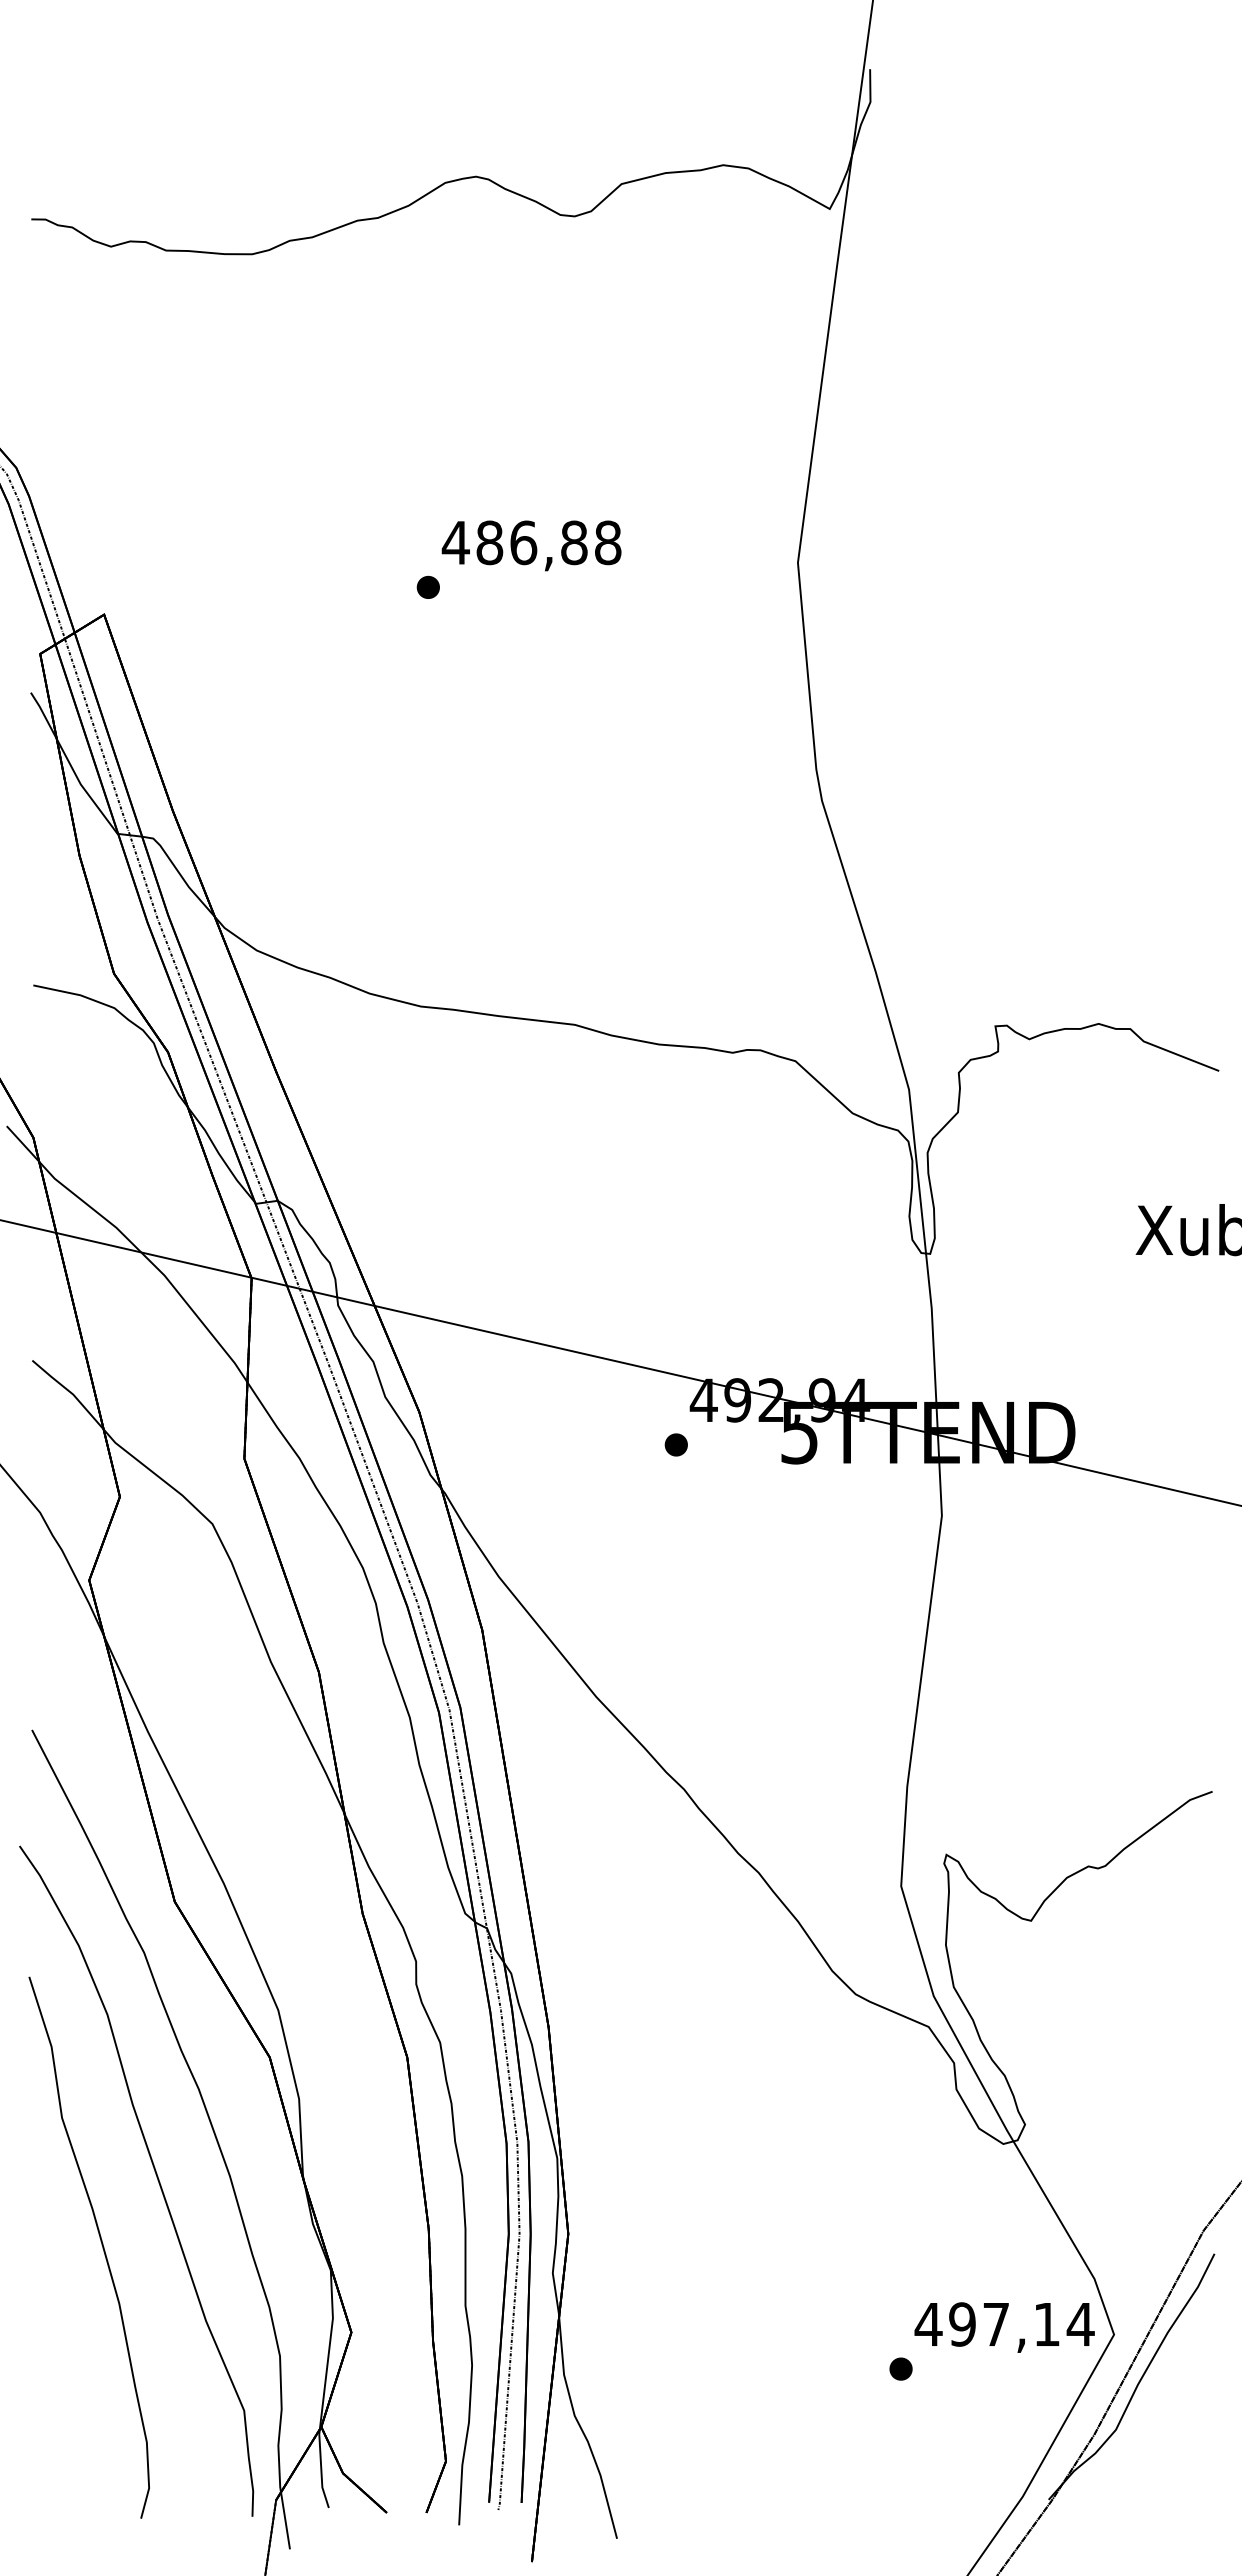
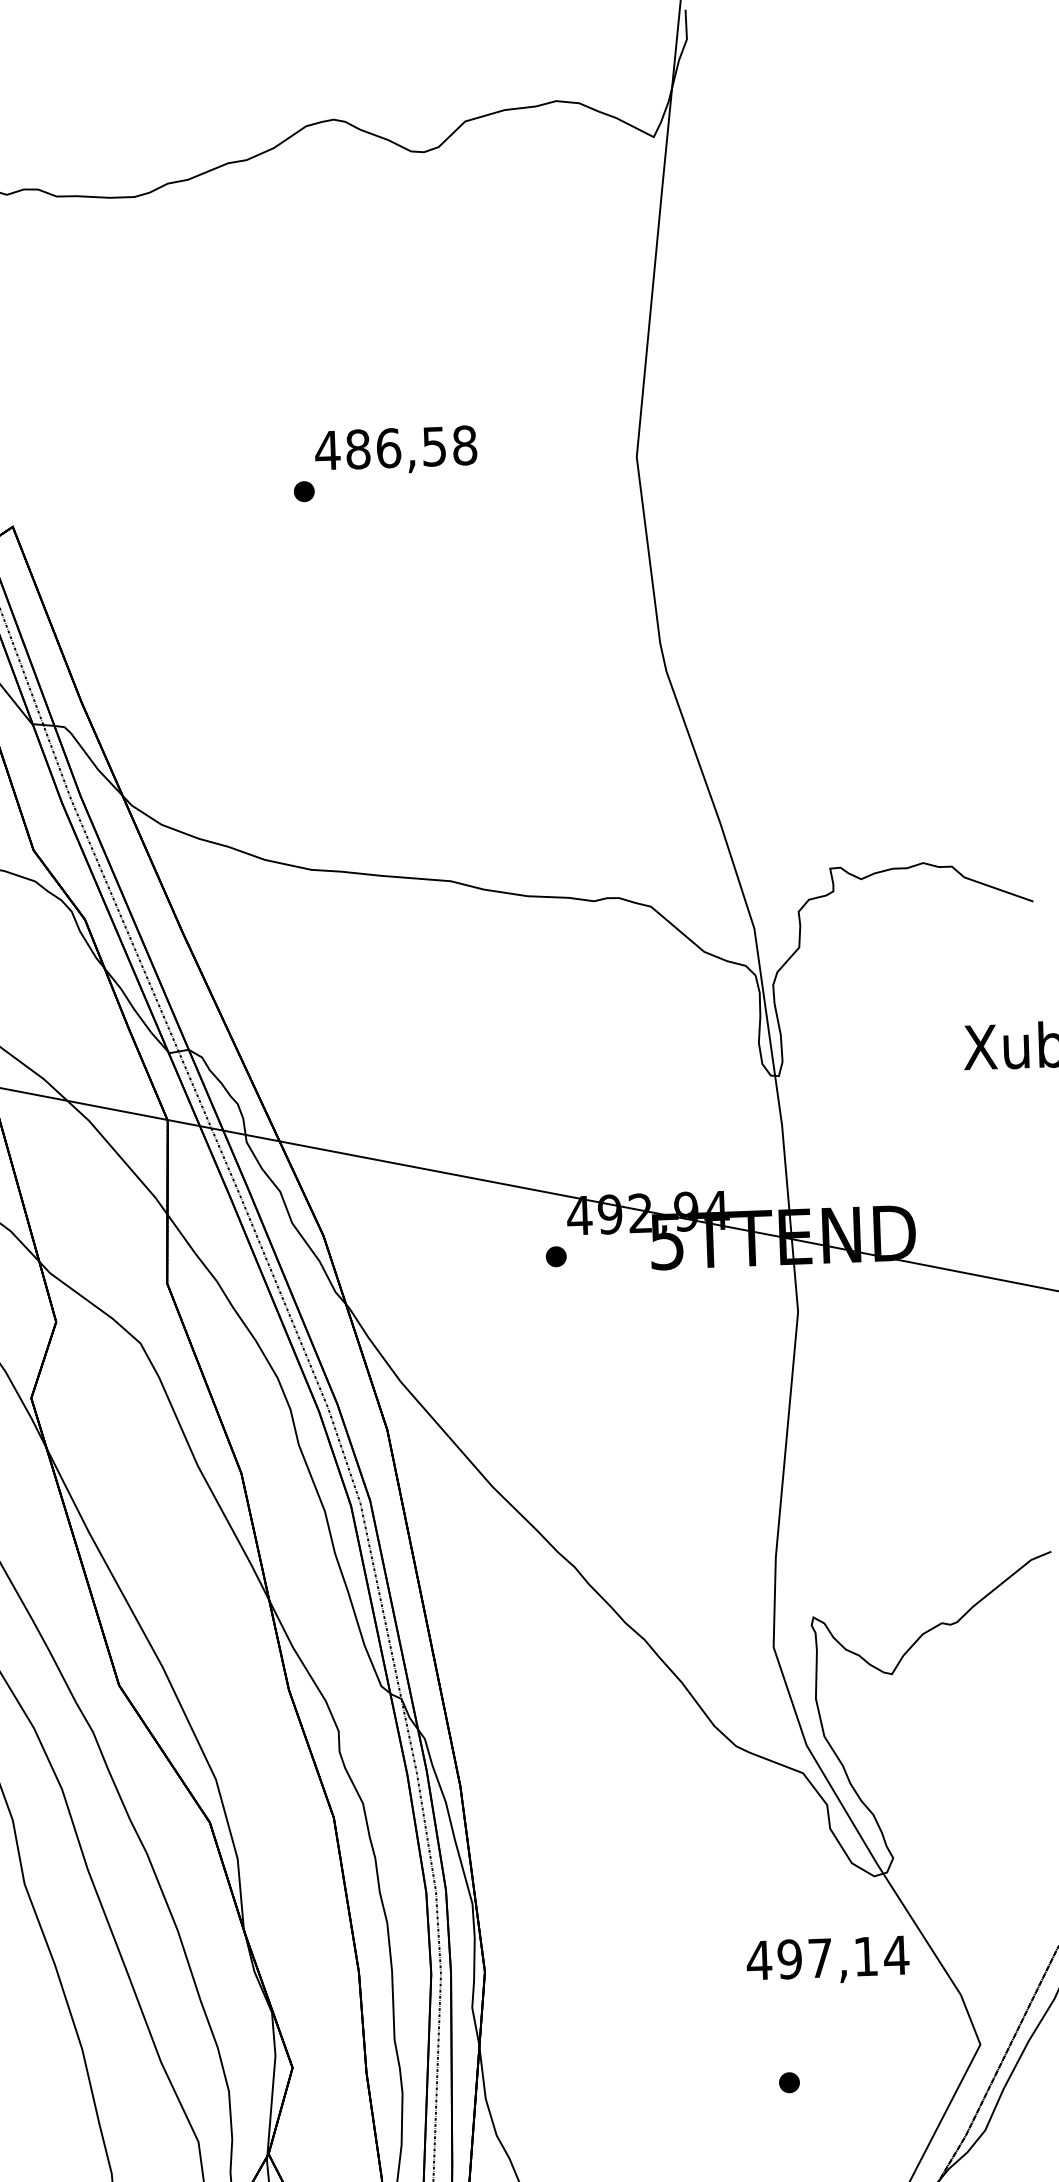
text: (574, 542) -> (434, 446), 486,88 -> 486,58
text: (1004, 2327) -> (827, 1960), moved

